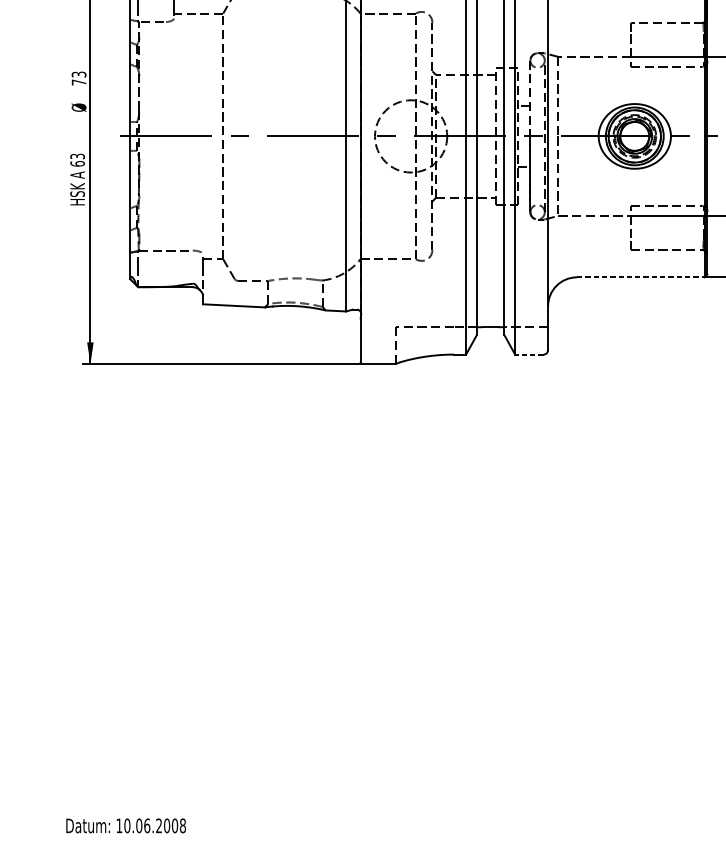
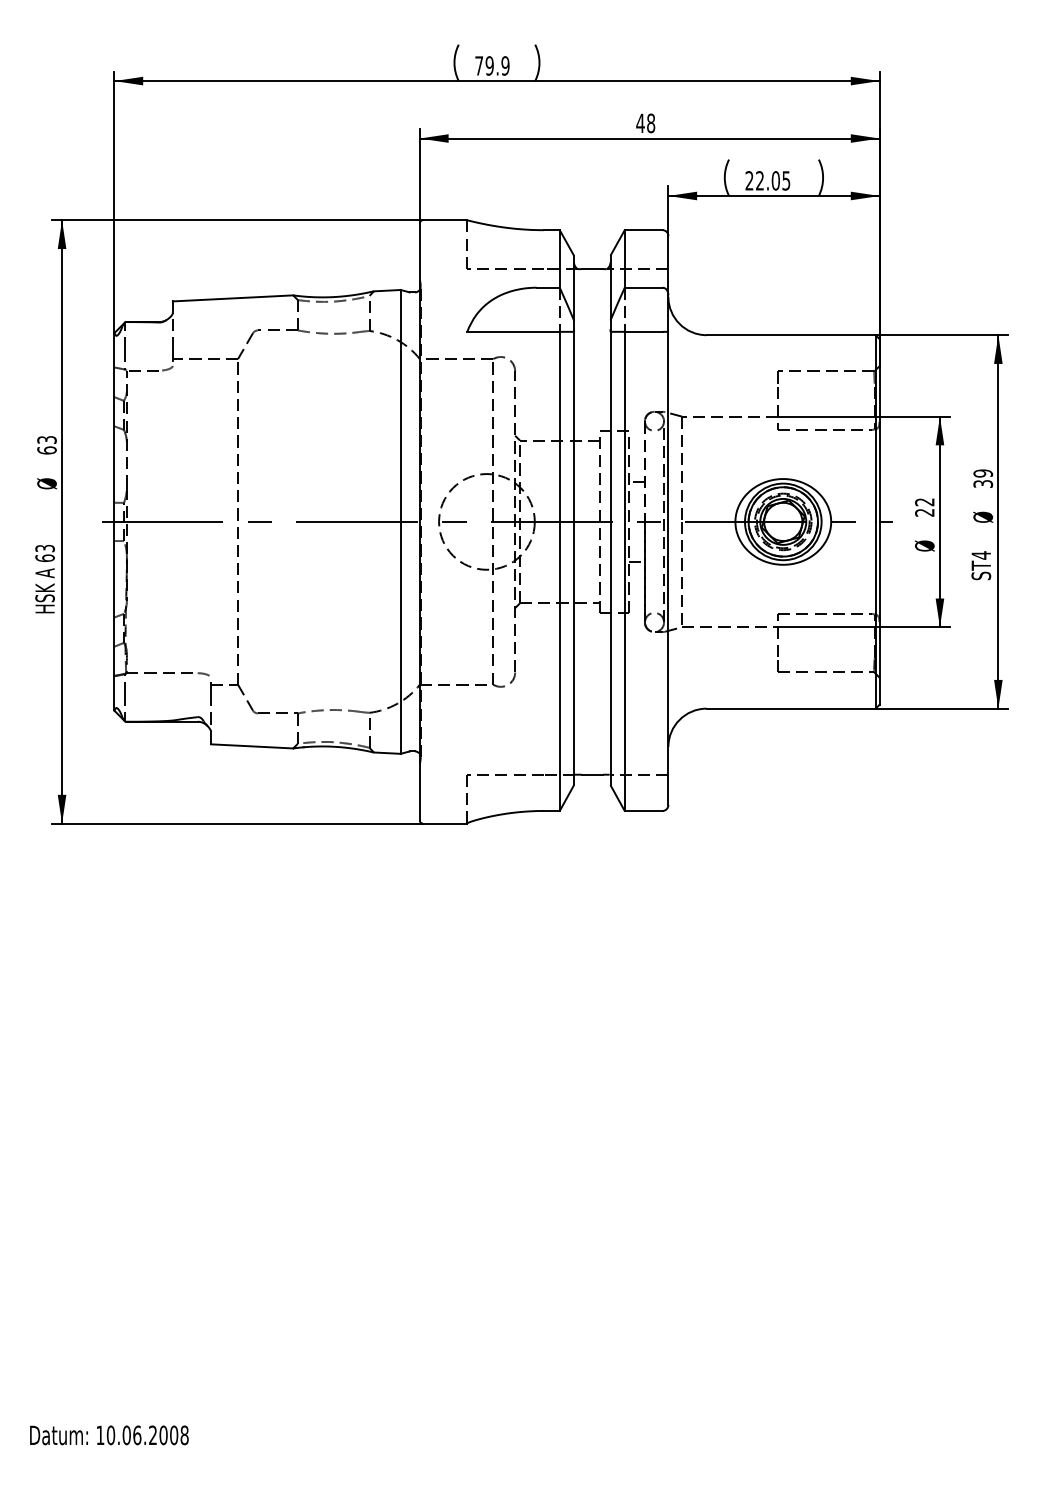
text: (78, 82) -> (46, 450), 73 -> 63
line: (641, 277) -> (791, 708), dashed -> solid
line: (529, 354) -> (643, 810), dashed -> solid

